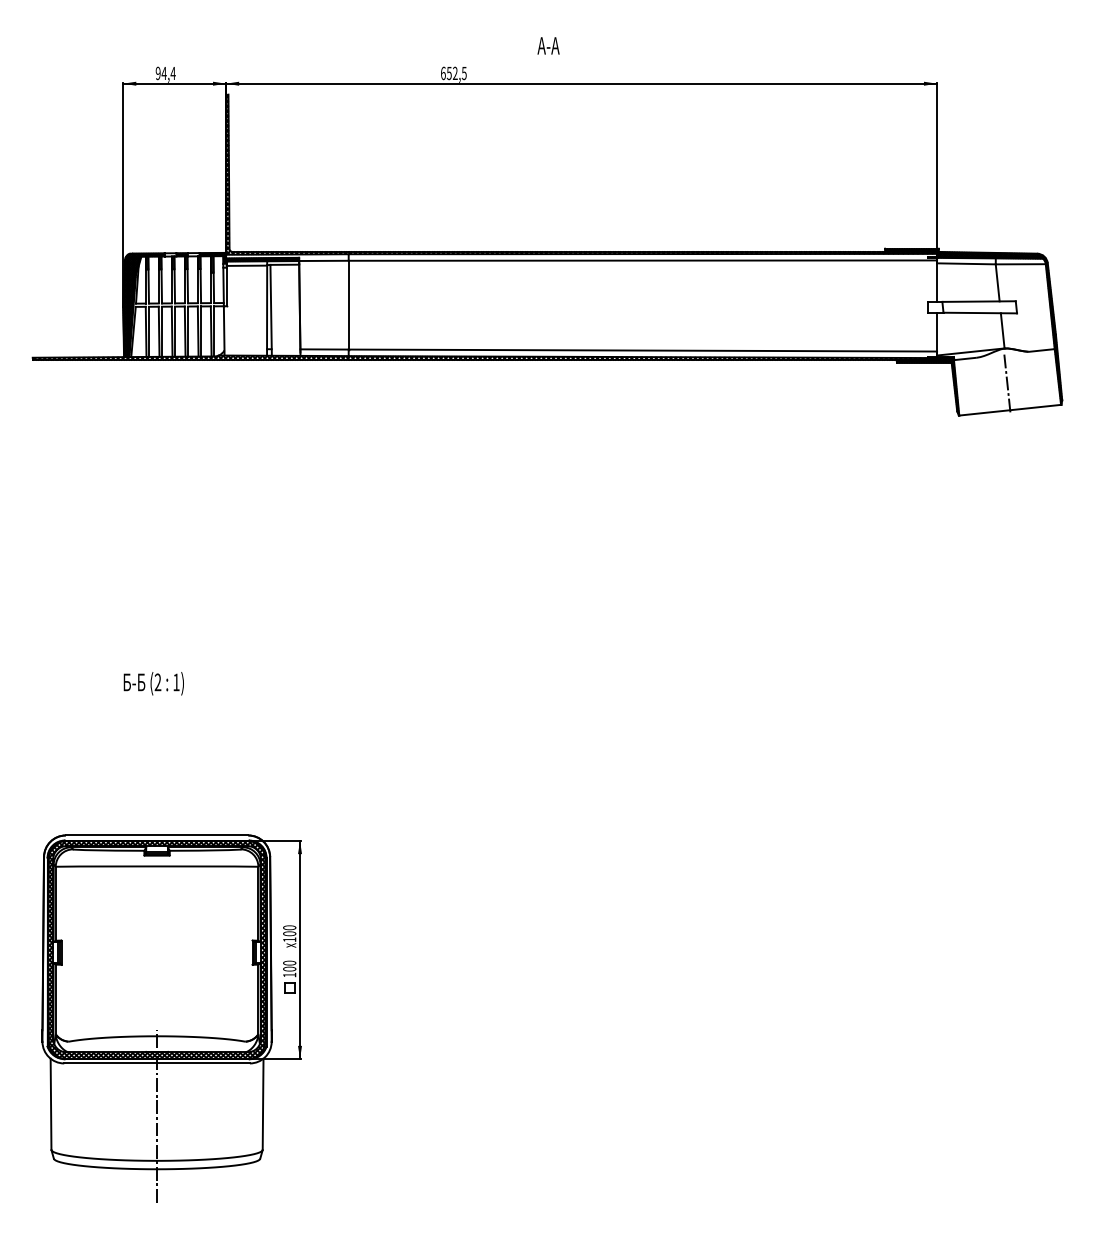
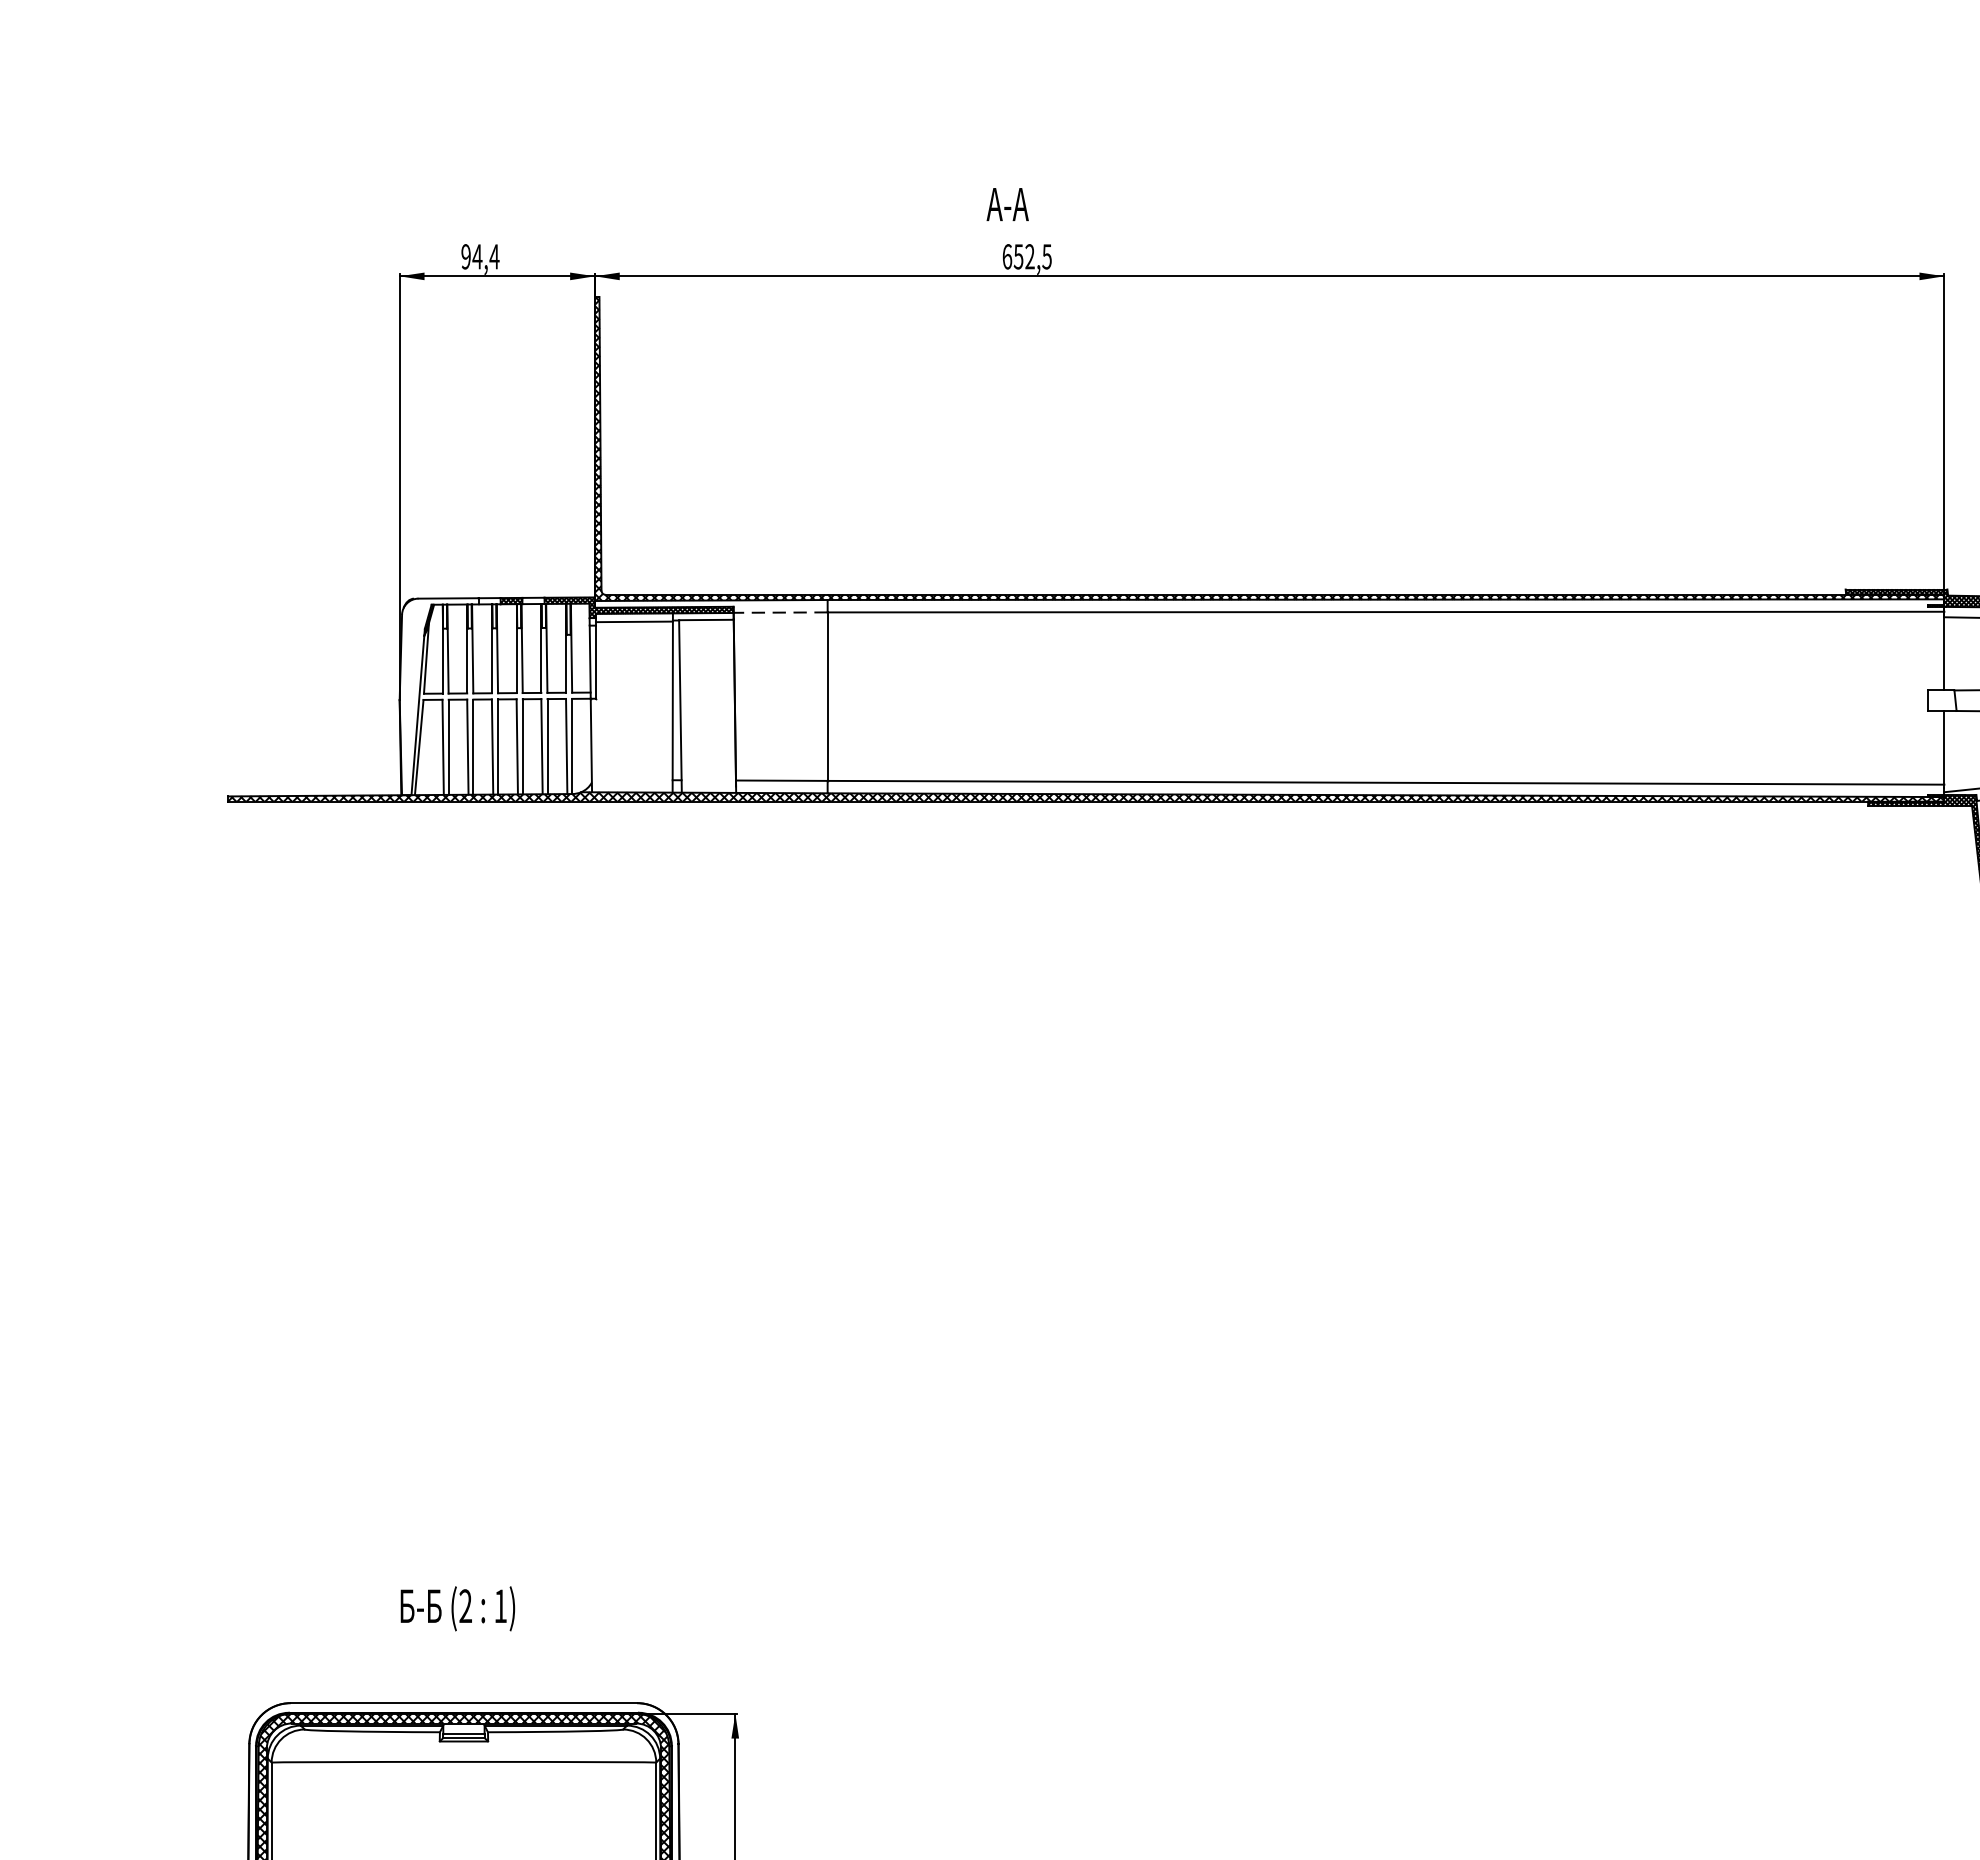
text: (548, 45) -> (1007, 203), moved
line: (323, 260) -> (779, 611), solid -> dashed
hatch: (143, 305) -> (438, 697), removed
text: (153, 683) -> (457, 1608), moved

